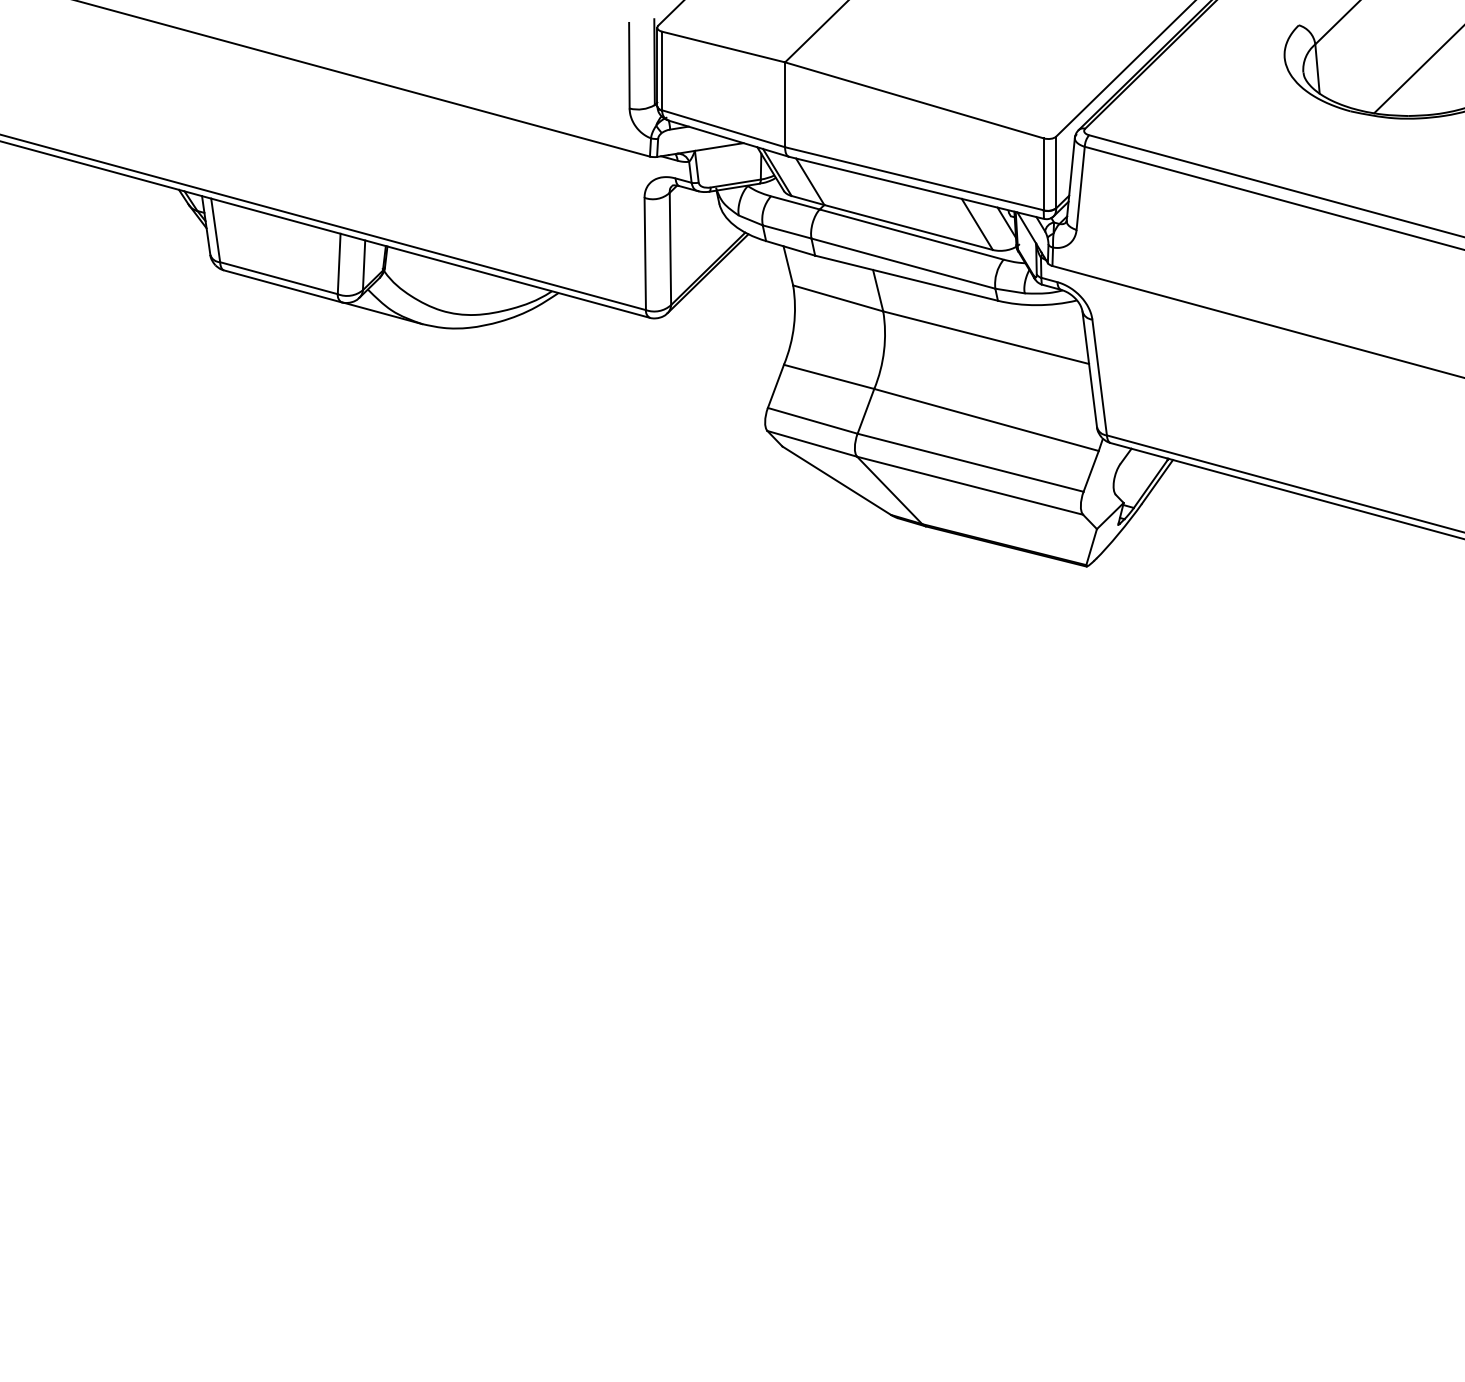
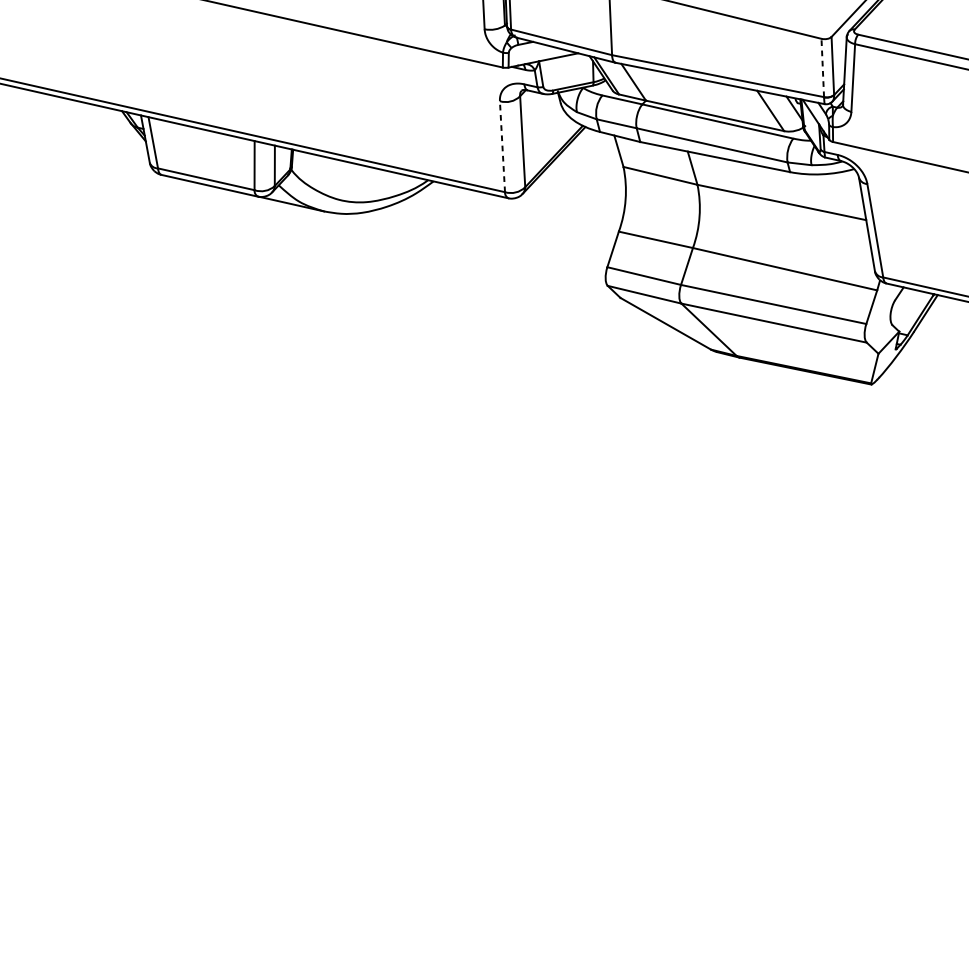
line: (1043, 174) -> (822, 68), solid -> dashed
line: (645, 253) -> (502, 146), solid -> dashed

